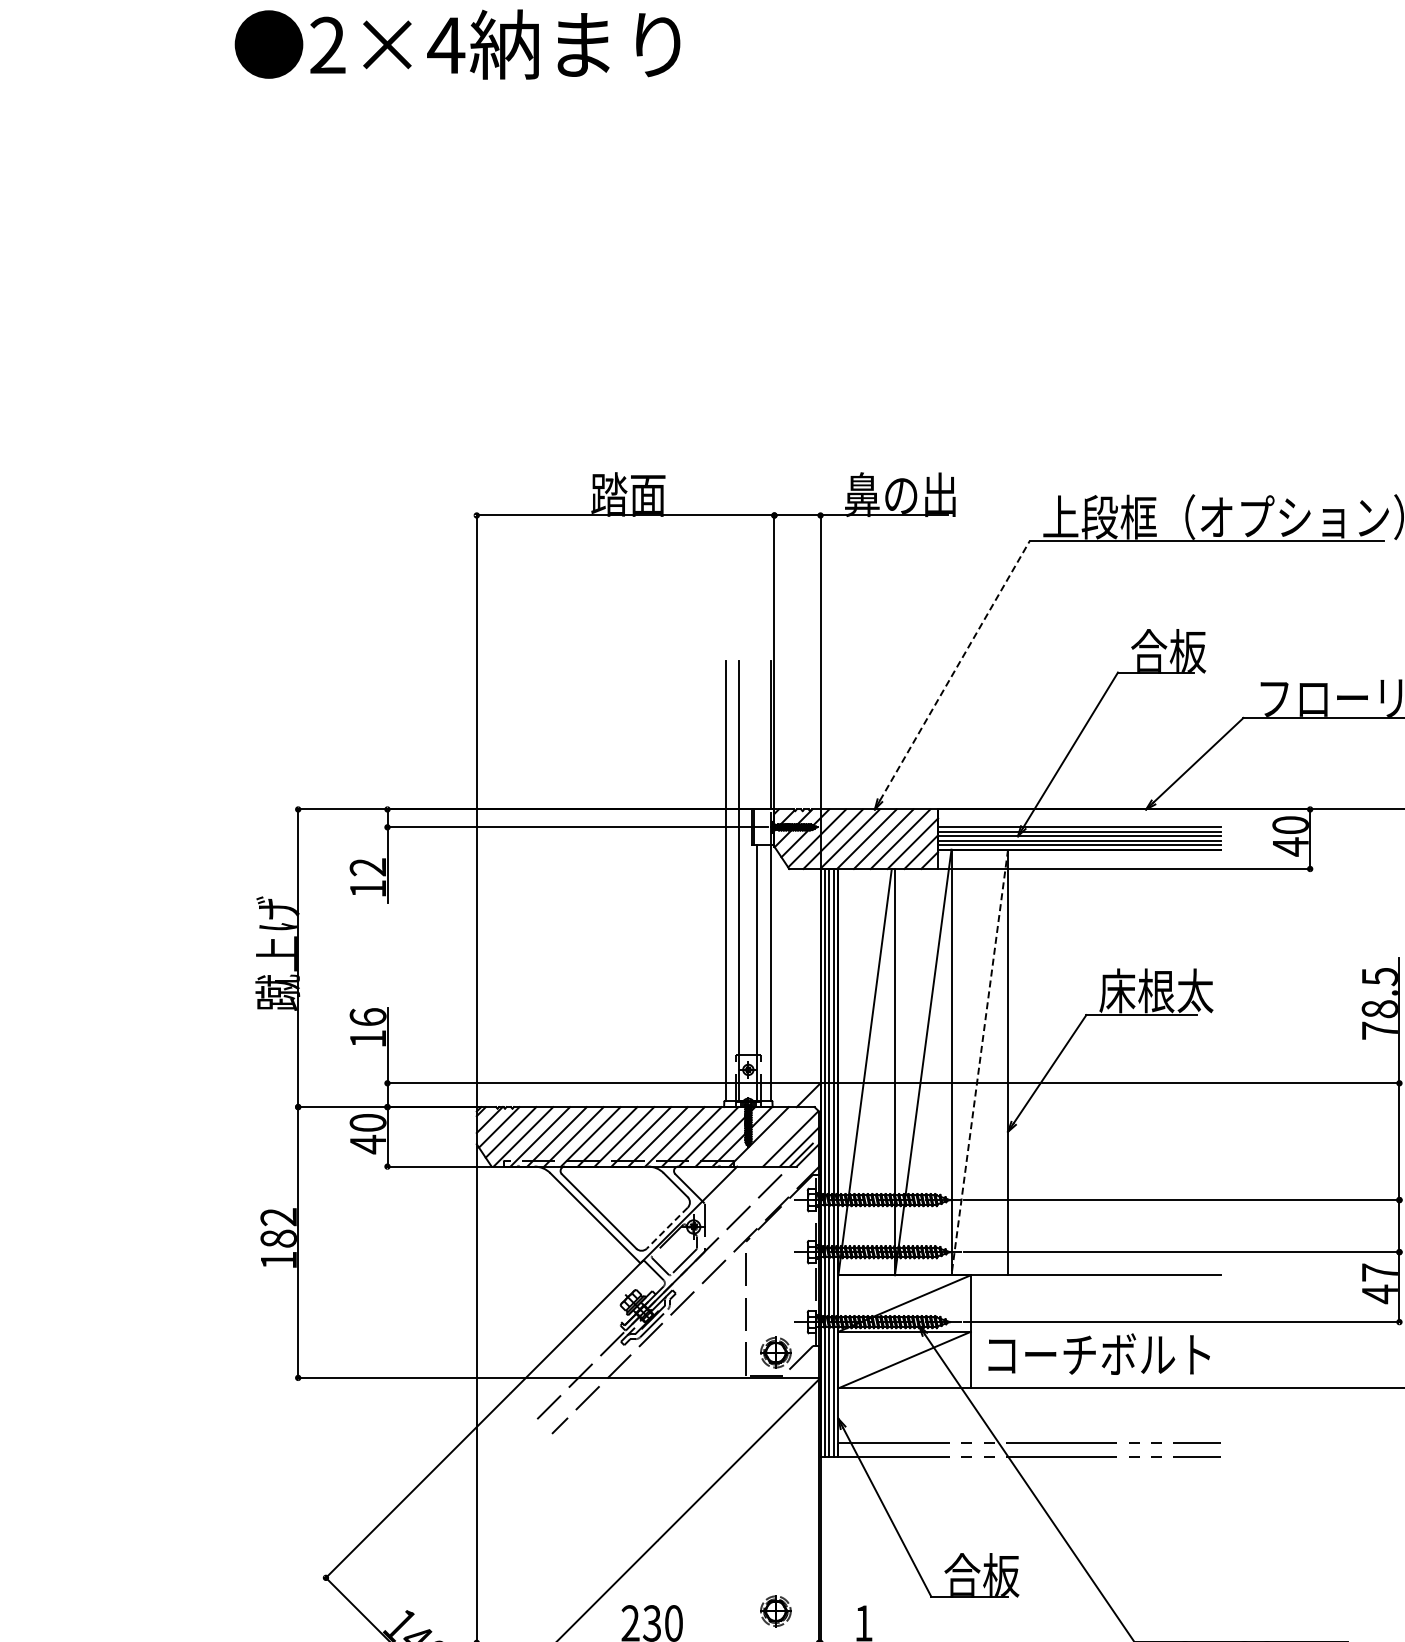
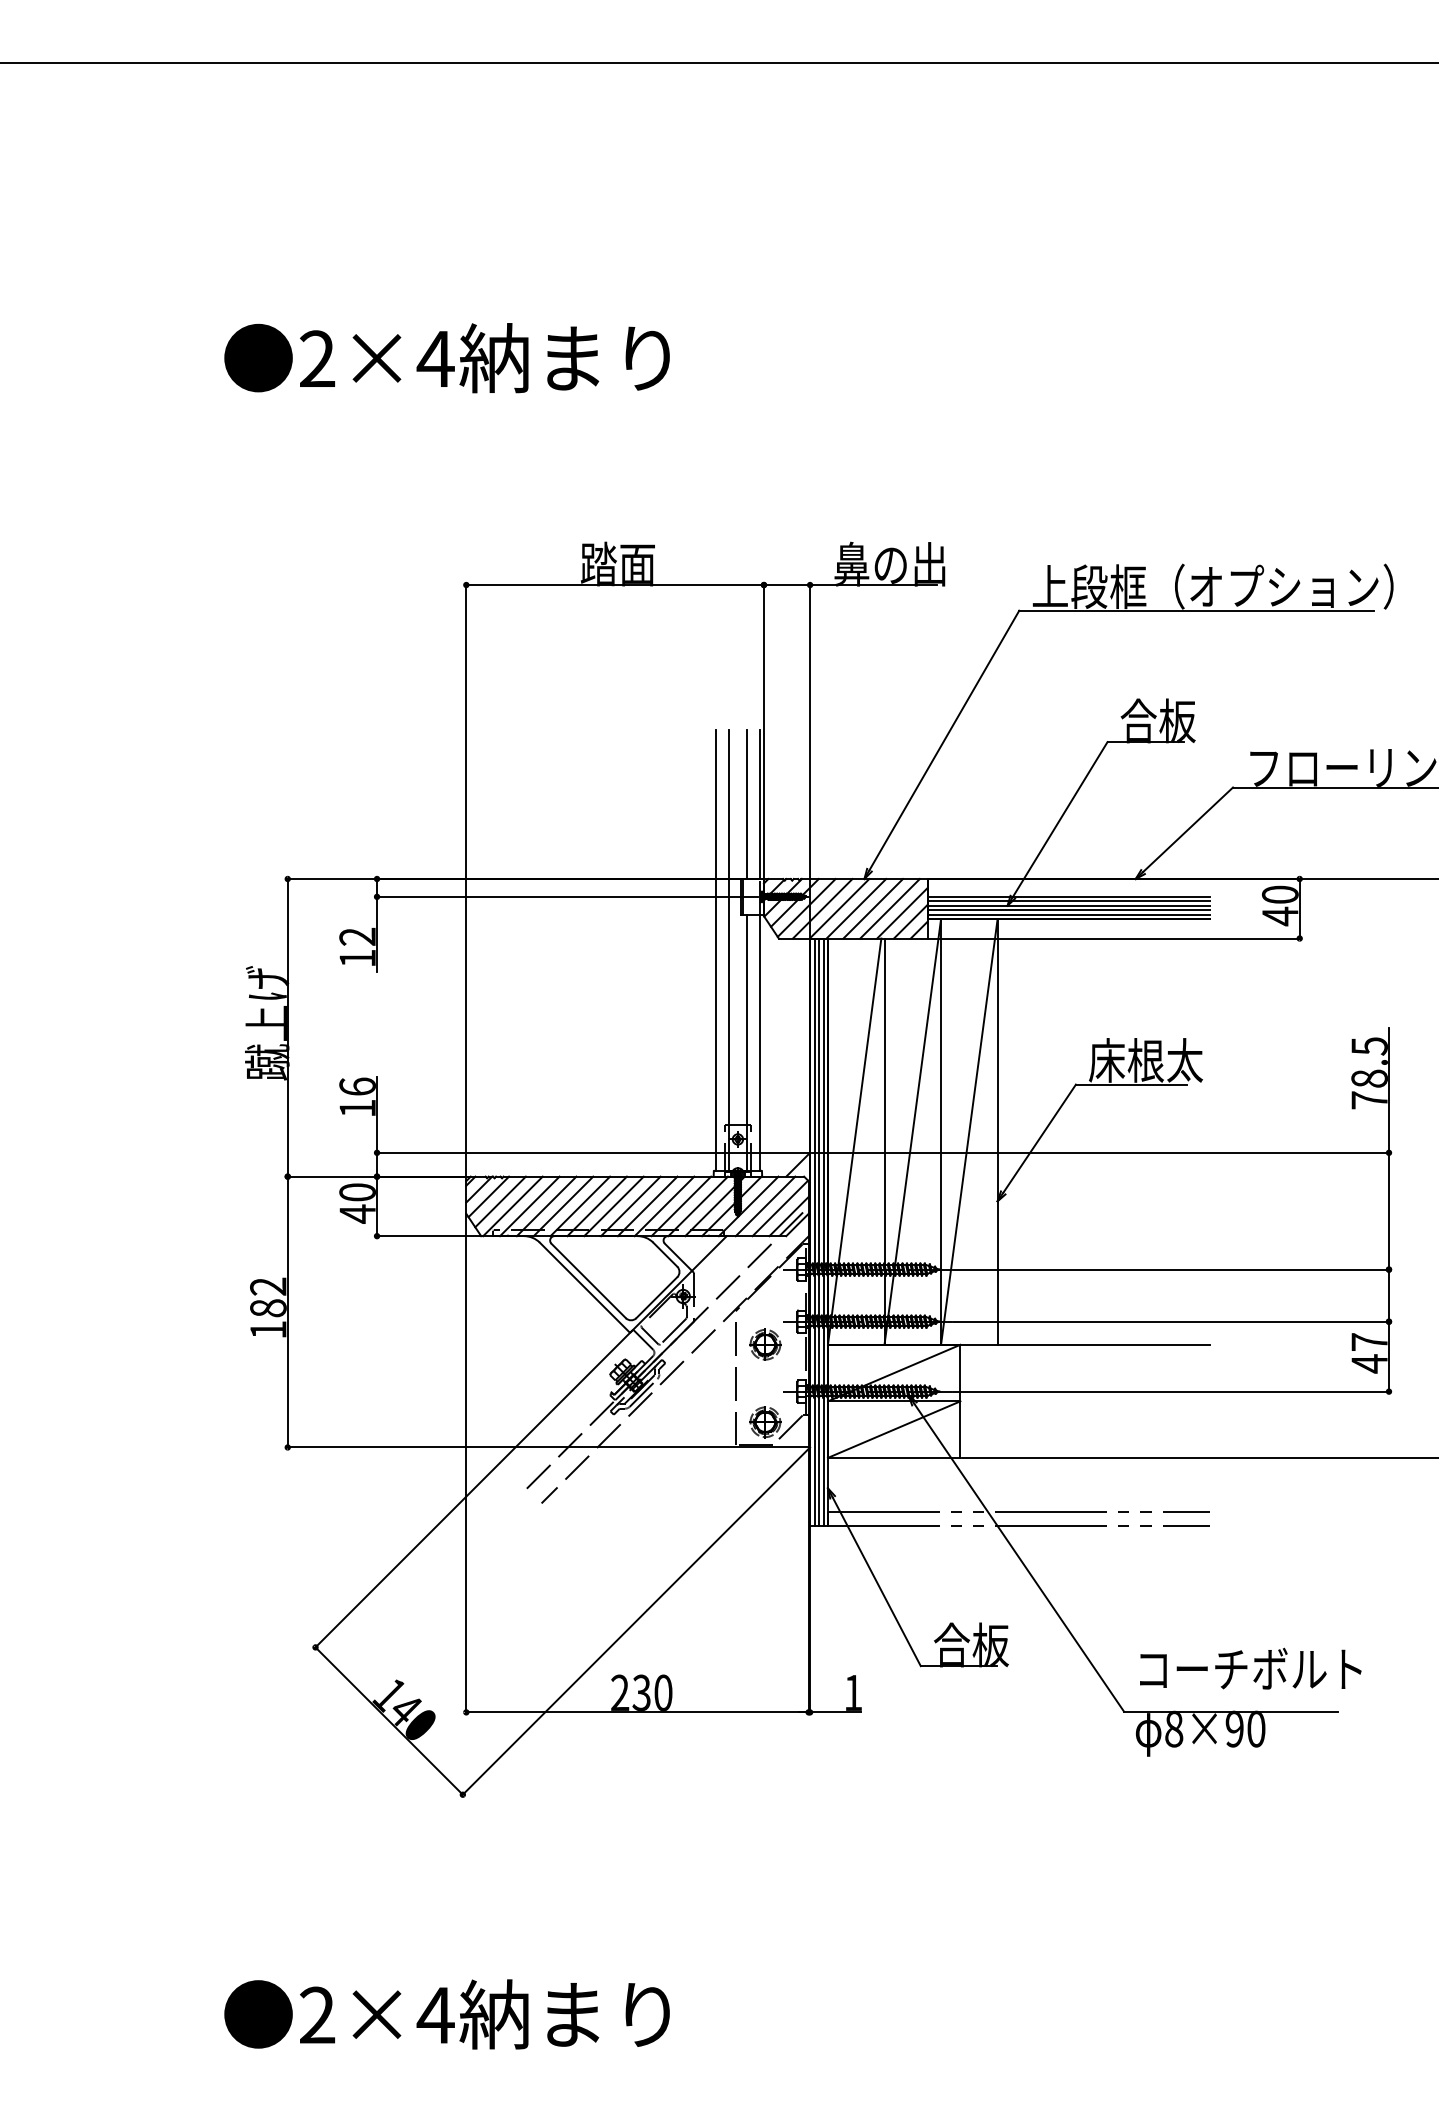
text: (456, 44) -> (446, 358), moved
line: (954, 670) -> (944, 740), dashed -> solid
line: (756, 734) -> (746, 804), added
line: (979, 1062) -> (969, 1132), dashed -> solid
line: (775, 1136) -> (765, 1206), added
line: (666, 1227) -> (656, 1297), dashed -> solid
text: (1098, 1353) -> (1250, 1668), moved
part: (775, 1610) -> (765, 1344), moved

